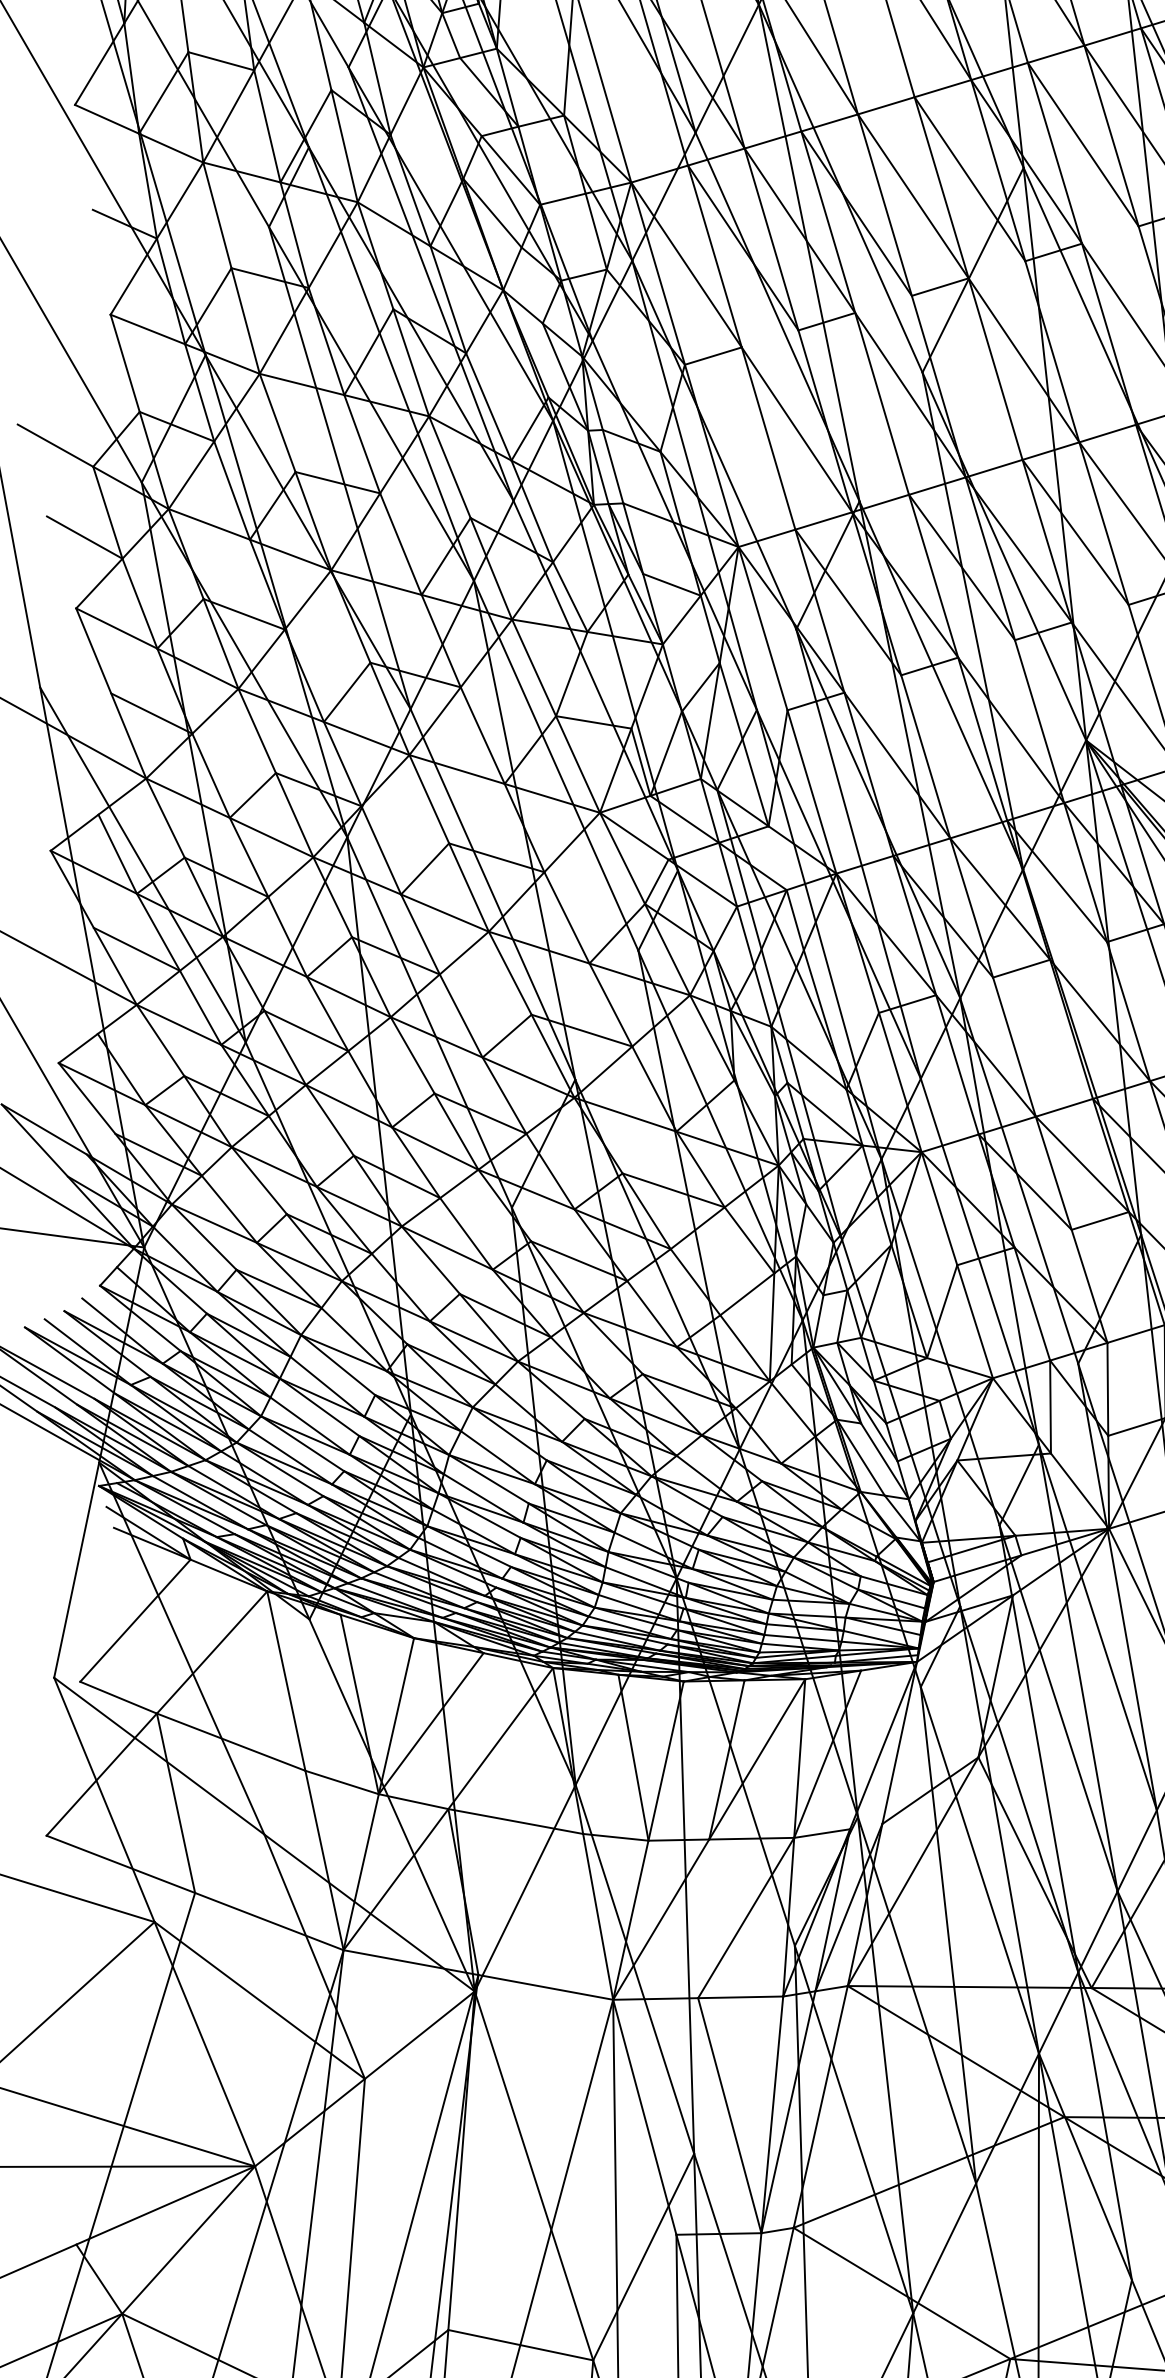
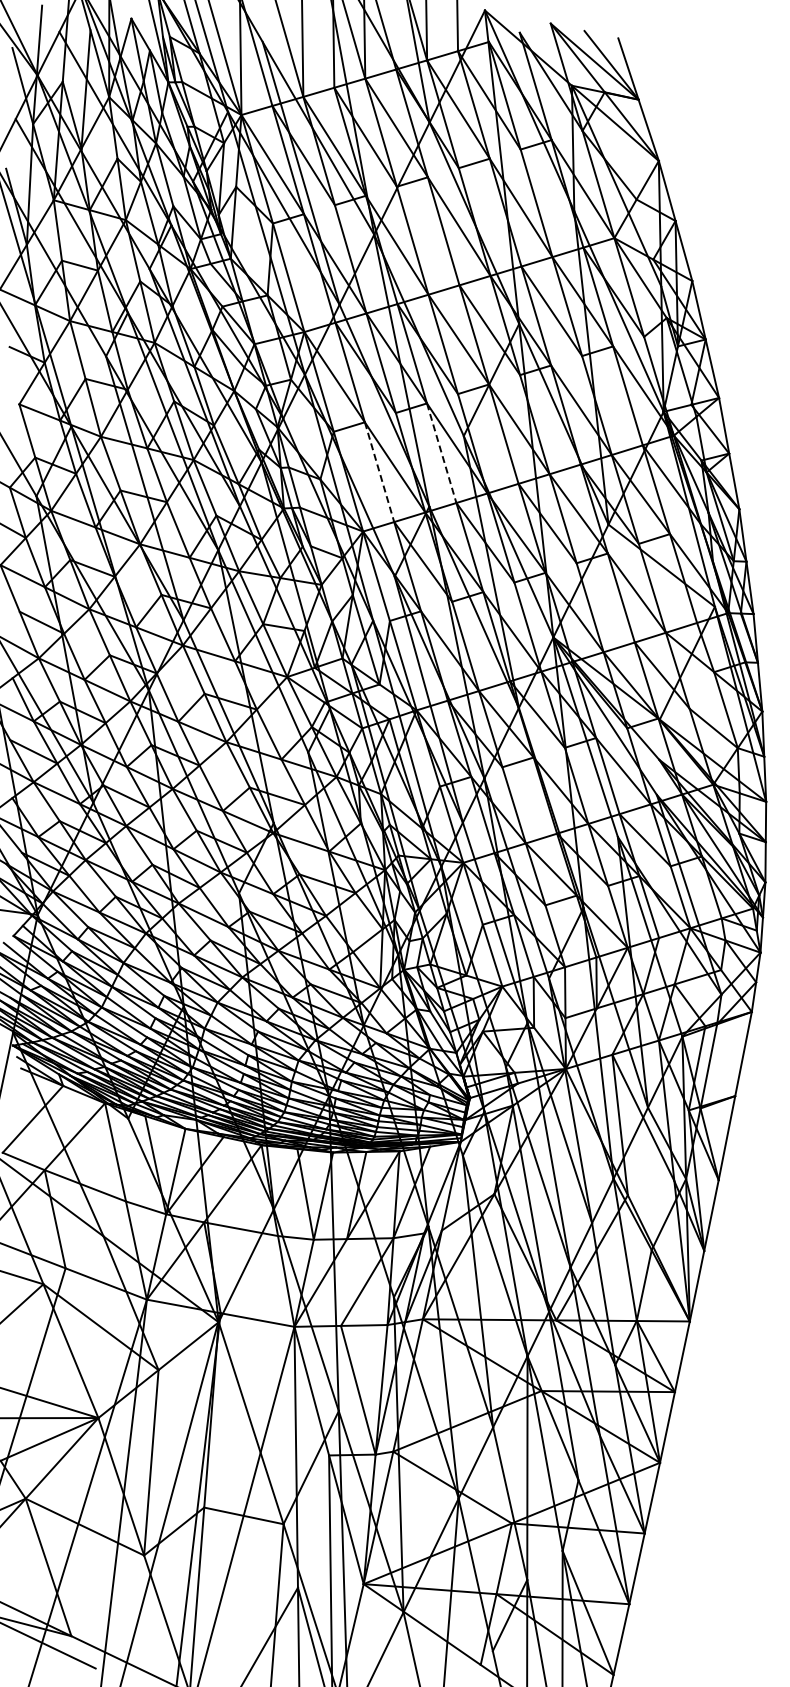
line: (881, 404) -> (441, 453), solid -> dashed
line: (768, 439) -> (379, 472), solid -> dashed

